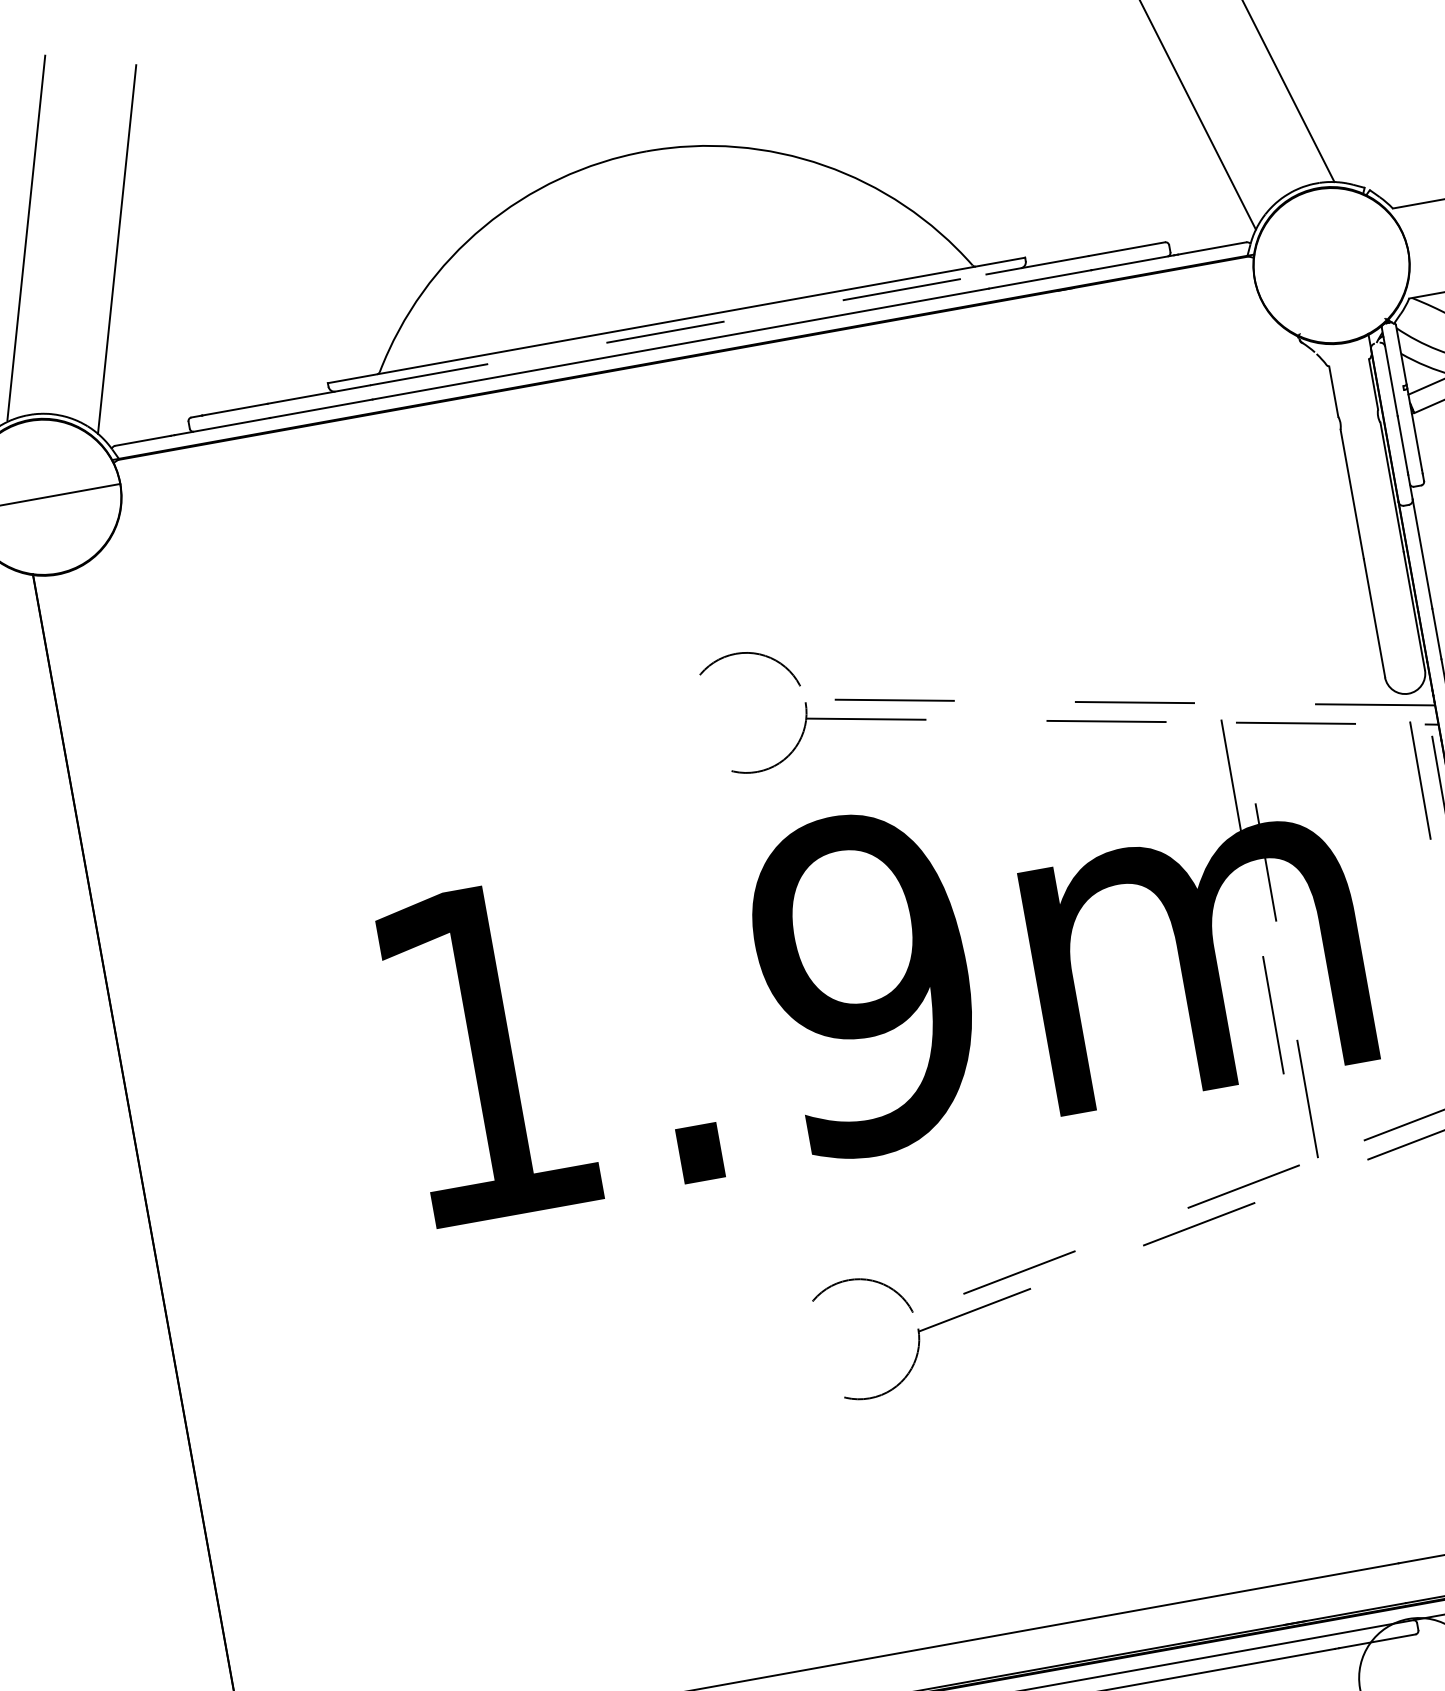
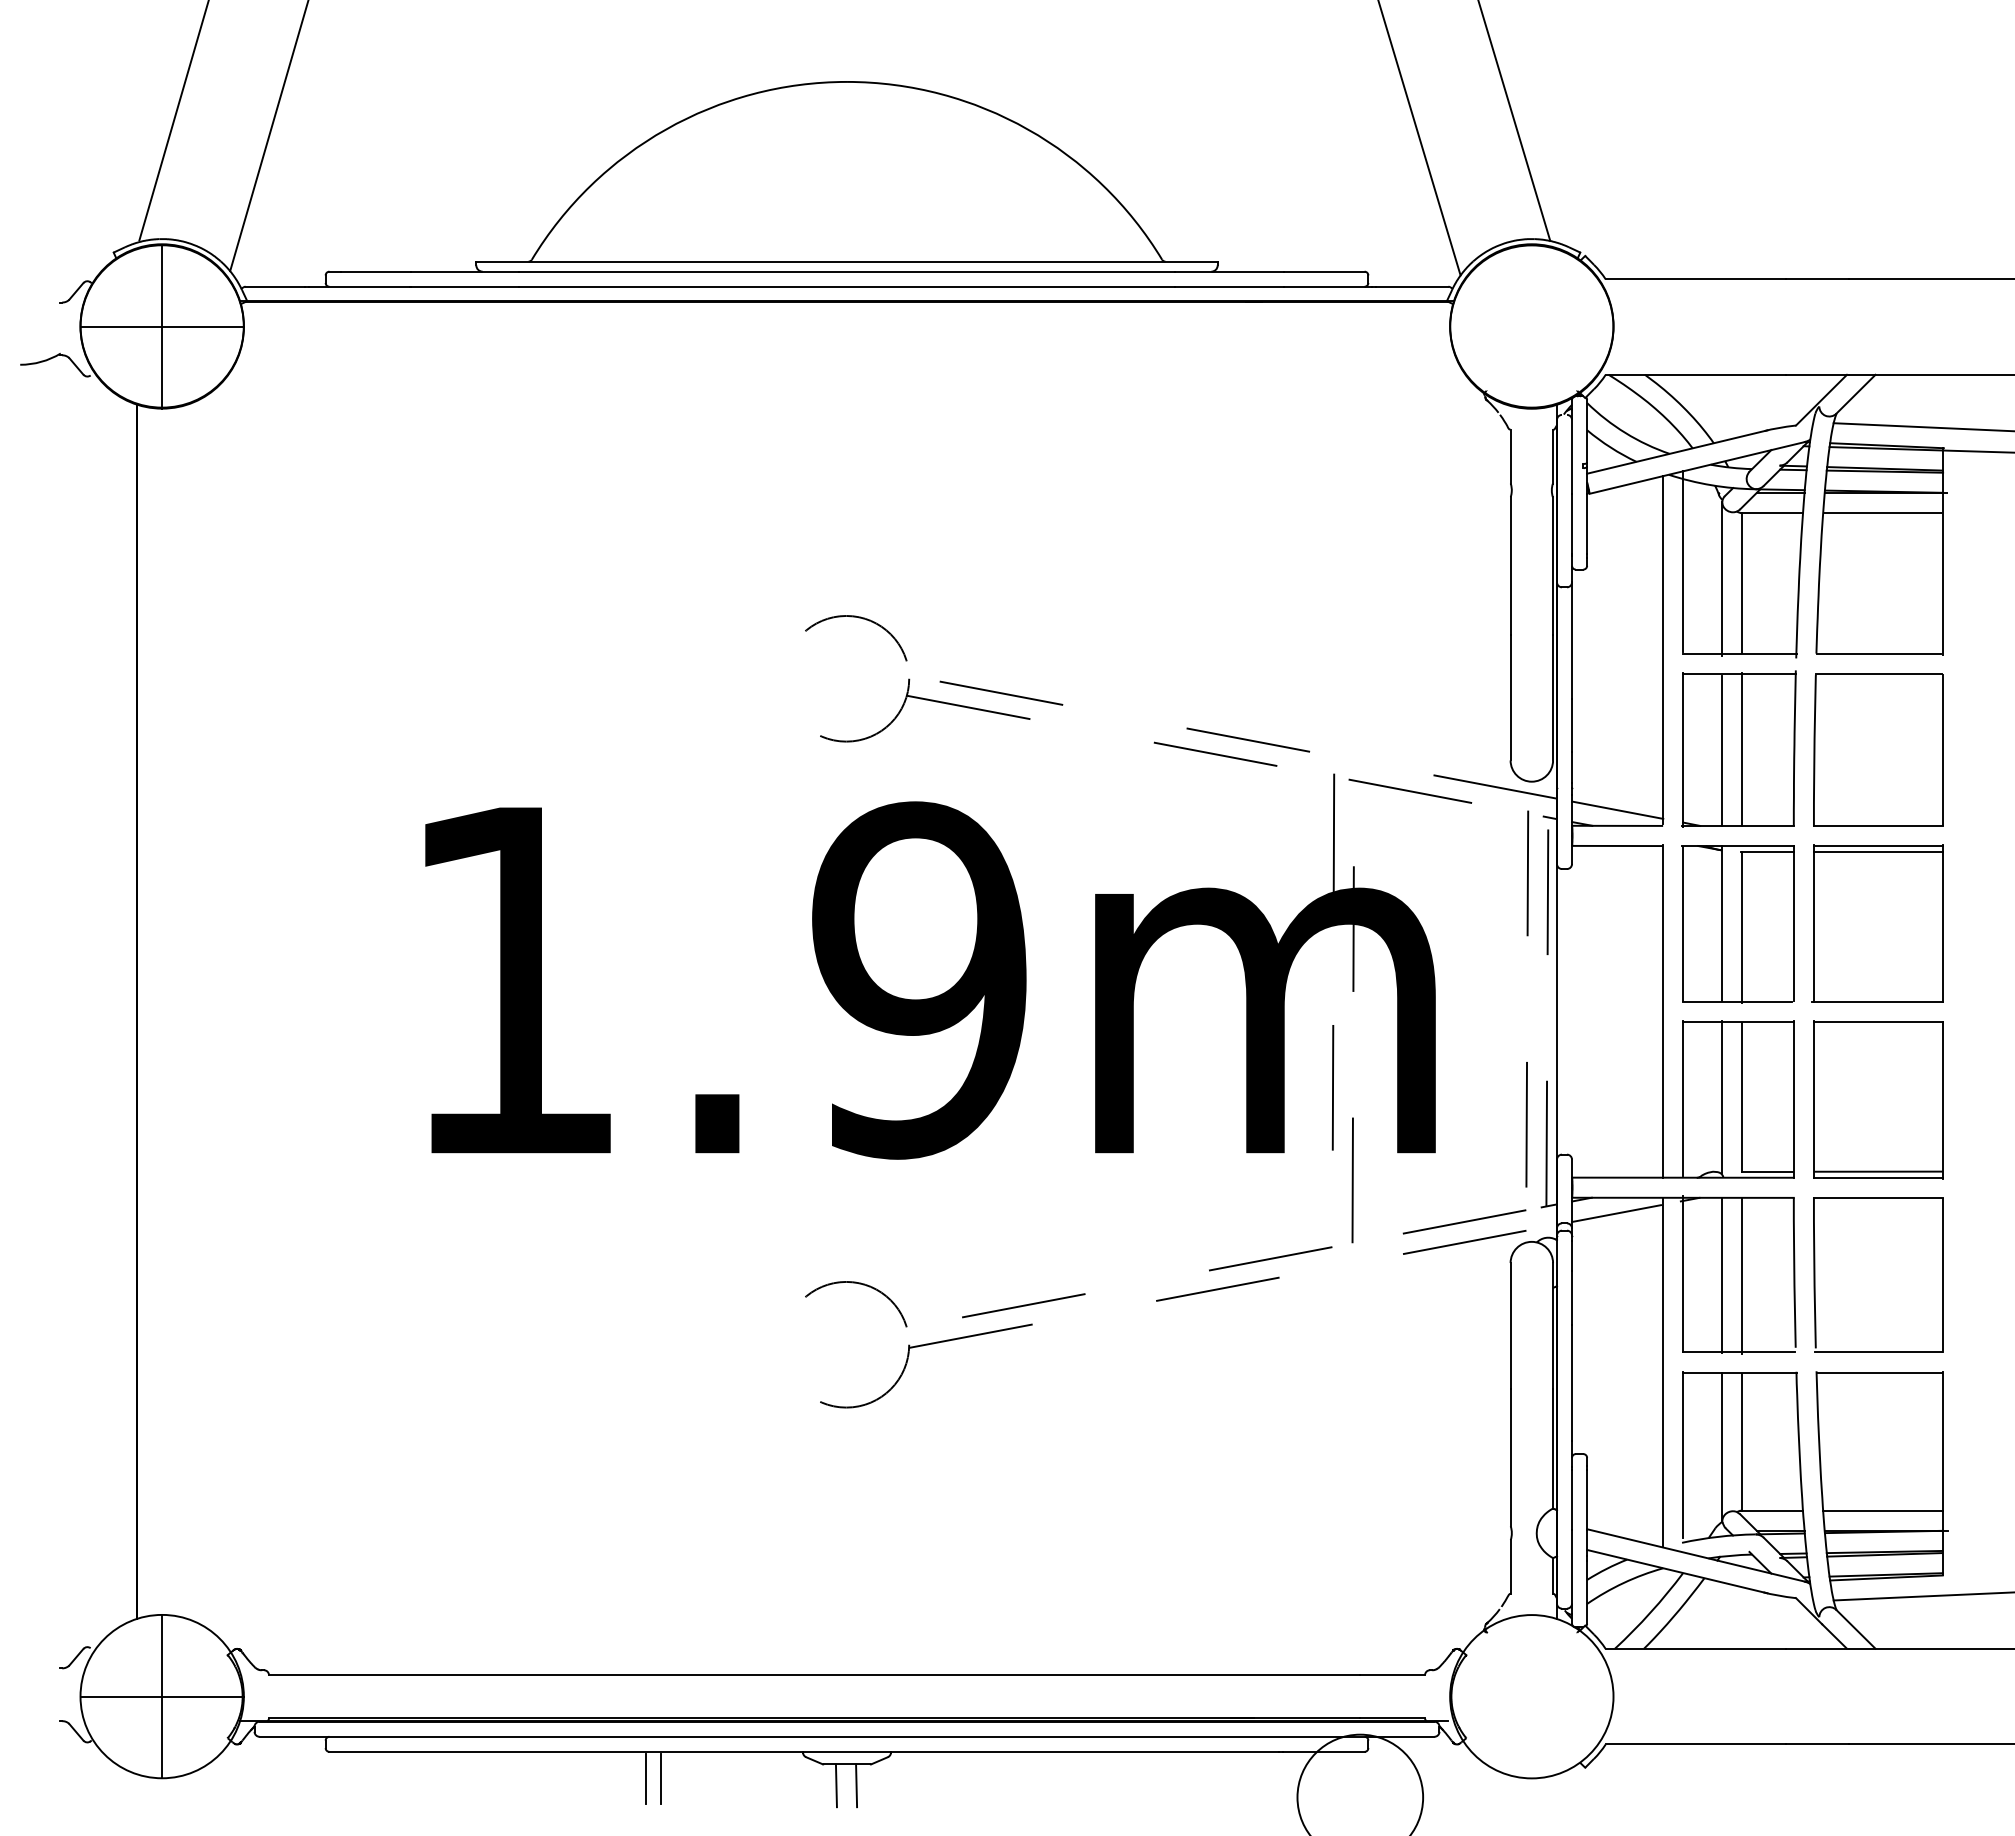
line: (678, 329) -> (847, 271), dashed -> solid
line: (43, 497) -> (162, 326), added

